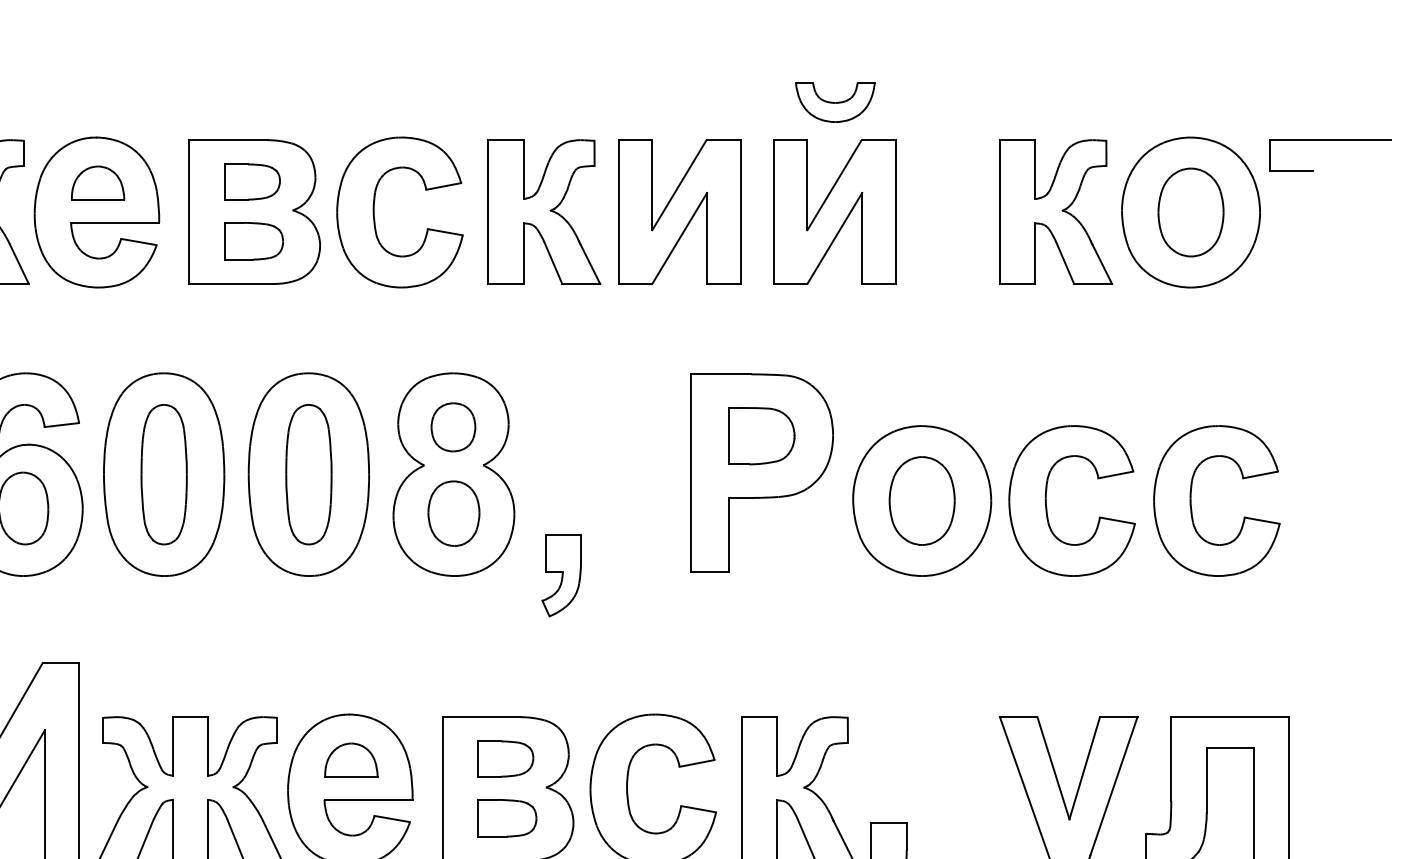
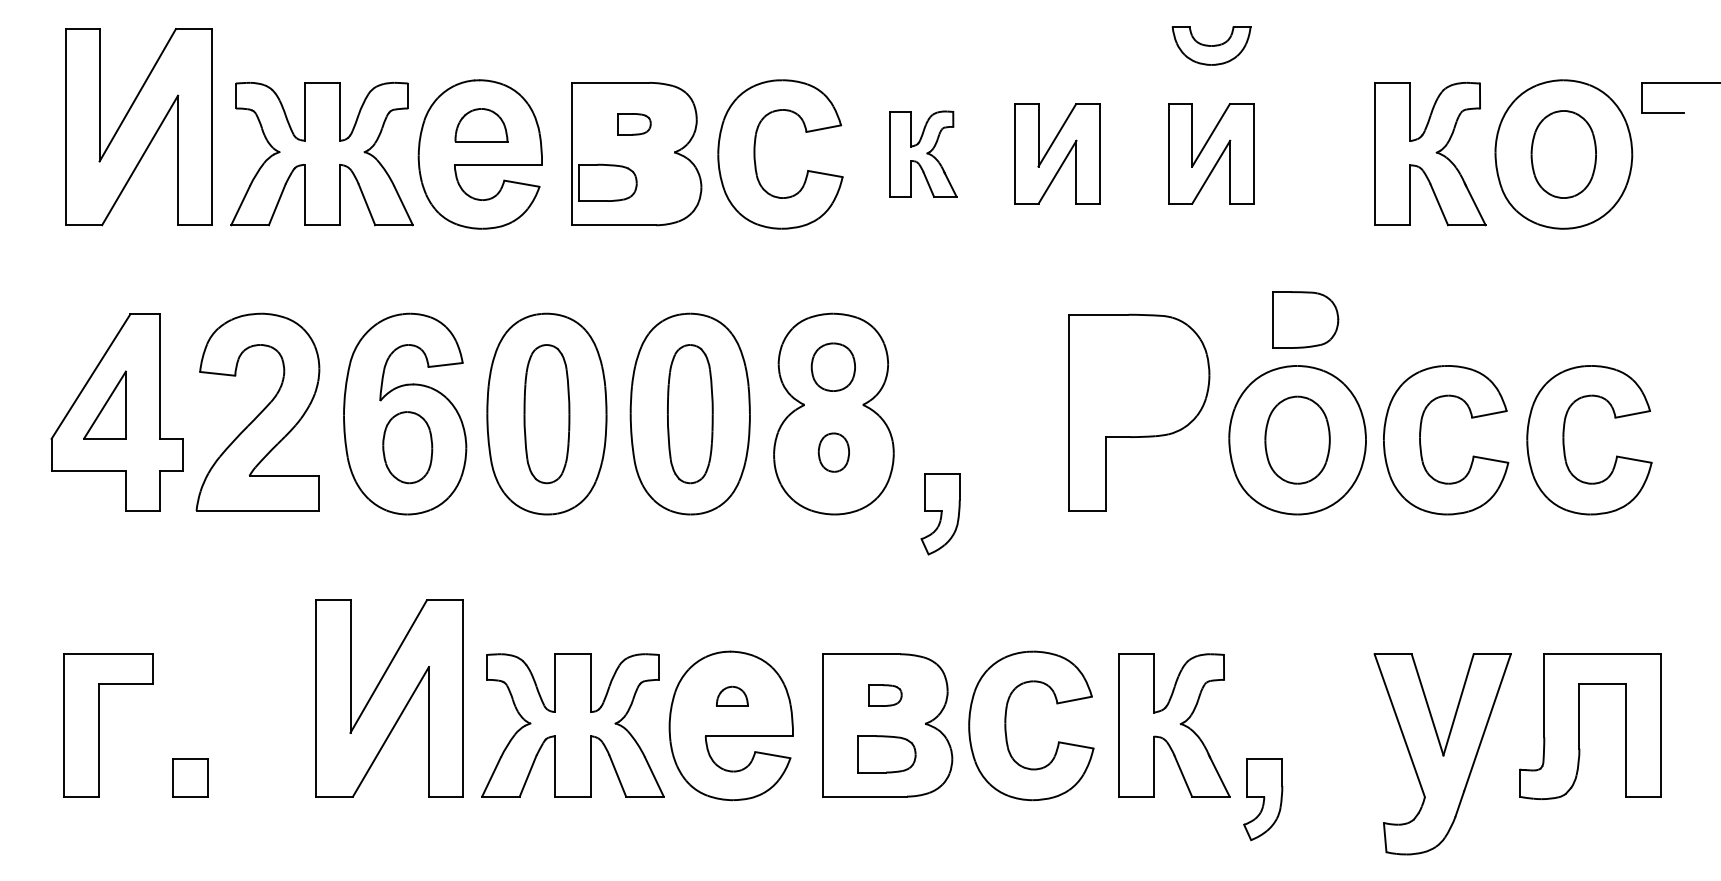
part: (252, 182) -> (634, 124), size x0.6
part: (679, 211) -> (1057, 153), size x0.7
part: (835, 211) -> (1211, 153), size x0.7
part: (544, 212) -> (923, 154), size x0.6
part: (253, 240) -> (607, 182), moved
part: (761, 435) -> (1305, 319), moved
part: (453, 513) -> (833, 452), size x0.6
part: (506, 758) -> (885, 695), size x0.6
part: (351, 759) -> (732, 696), size x0.6

